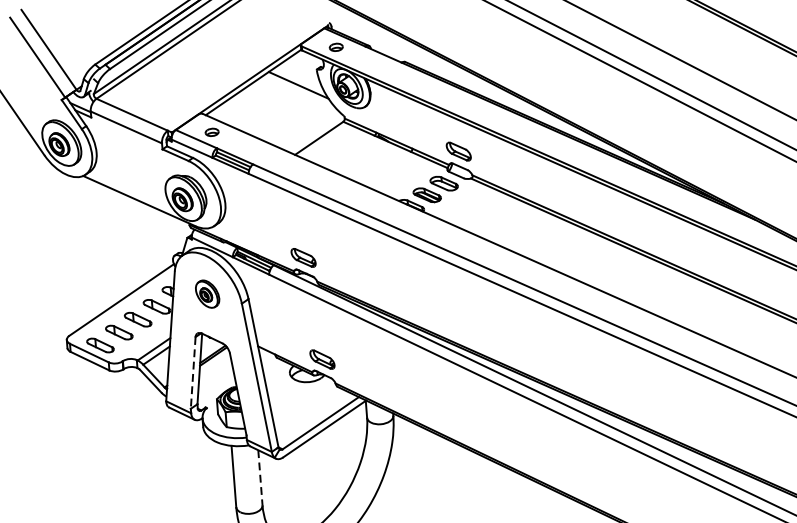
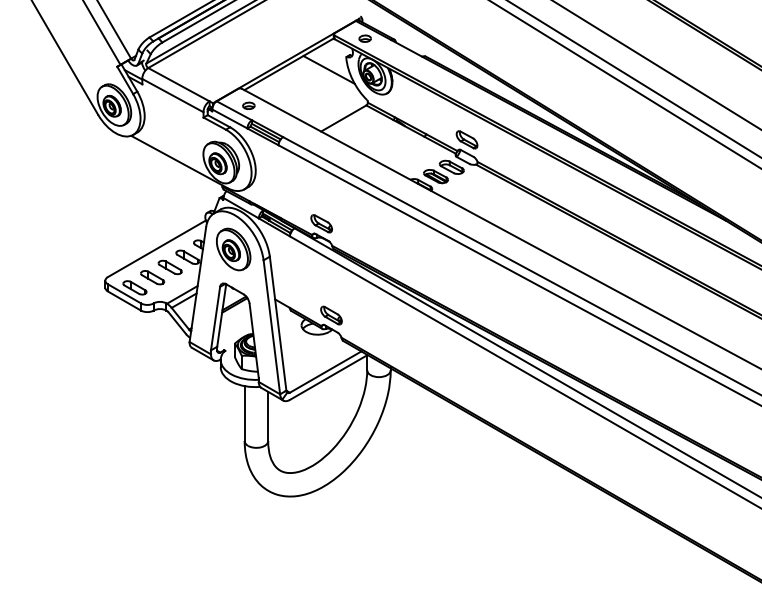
part: (207, 294) -> (233, 249), size x1.67
line: (193, 373) -> (215, 319), dashed -> solid
line: (260, 477) -> (268, 416), dashed -> solid

